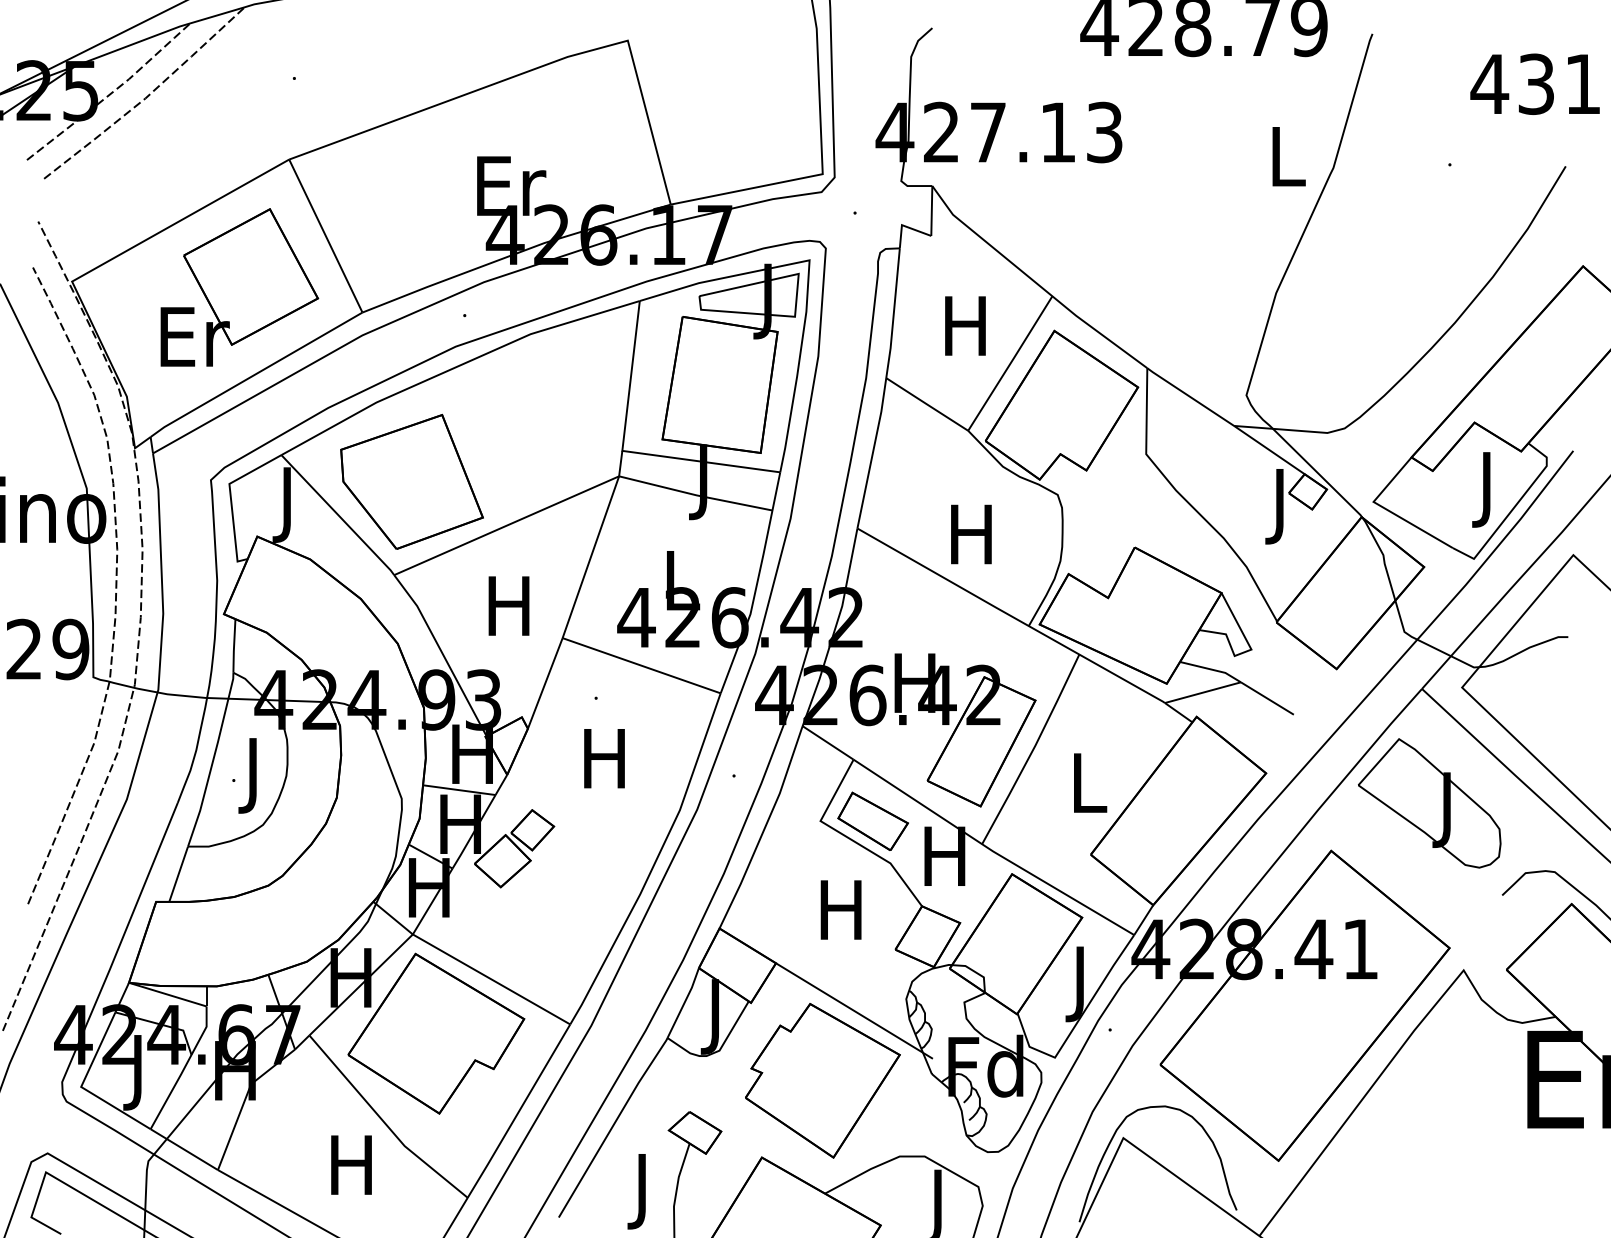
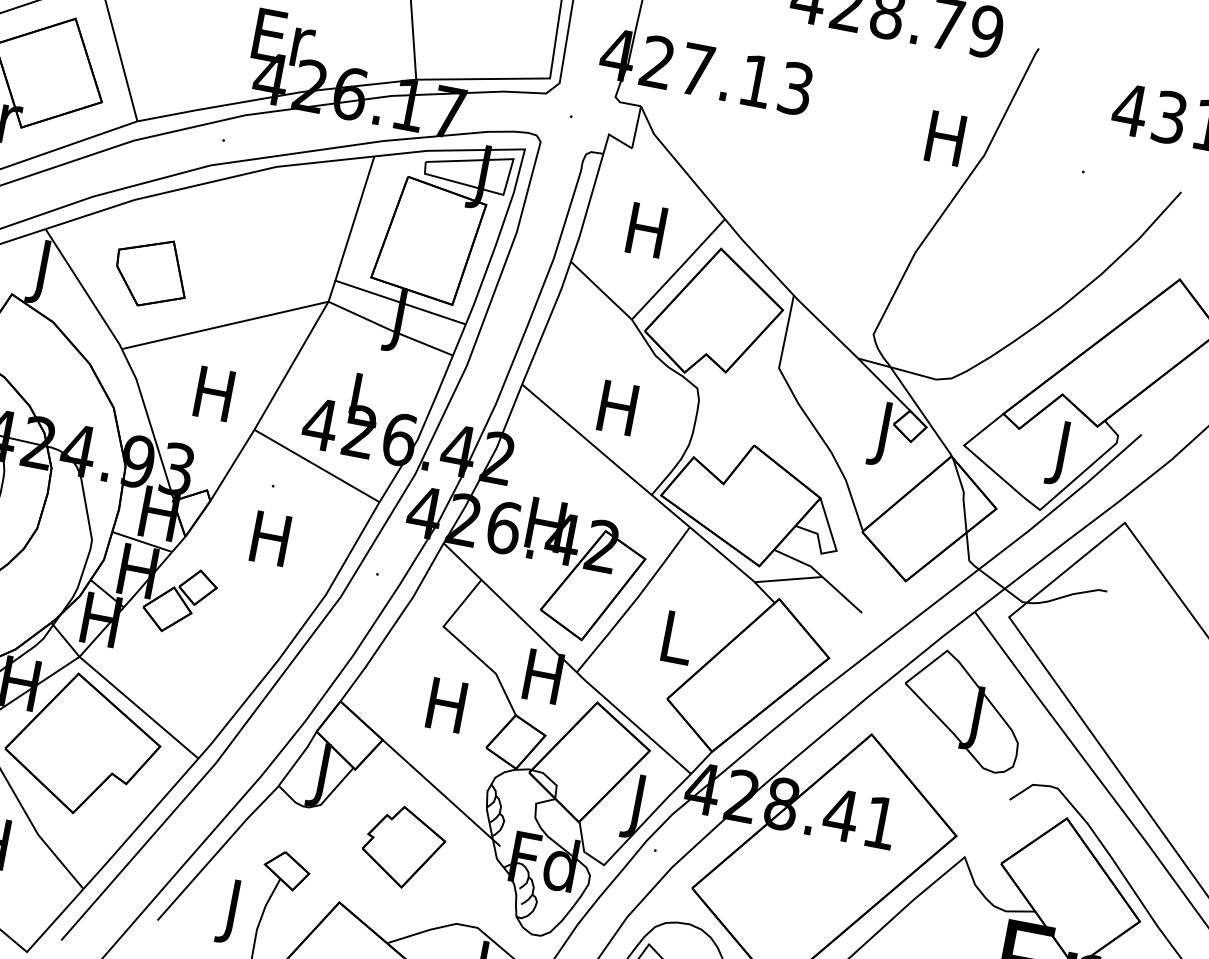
text: (1285, 156) -> (945, 138), L -> H
part: (411, 481) -> (151, 272), size x0.6
part: (872, 820) -> (487, 634), removed
part: (822, 1080) -> (403, 846), size x0.6

